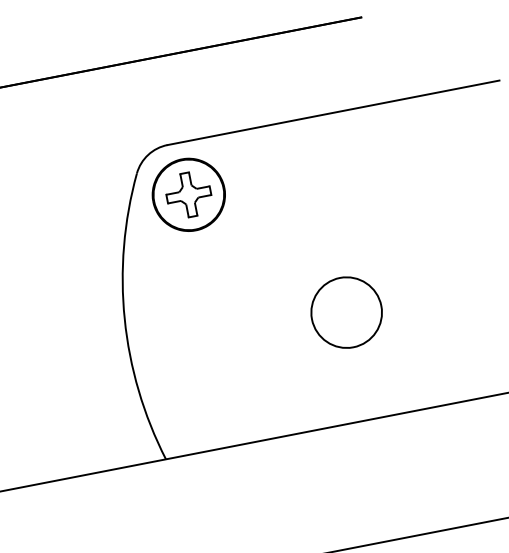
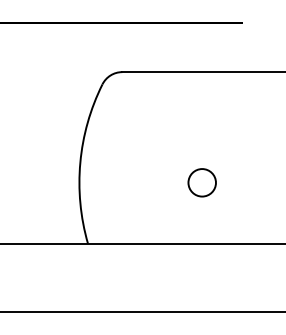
part: (188, 194) -> (128, 101), removed
circle: (345, 312) -> (201, 182), size x0.7

